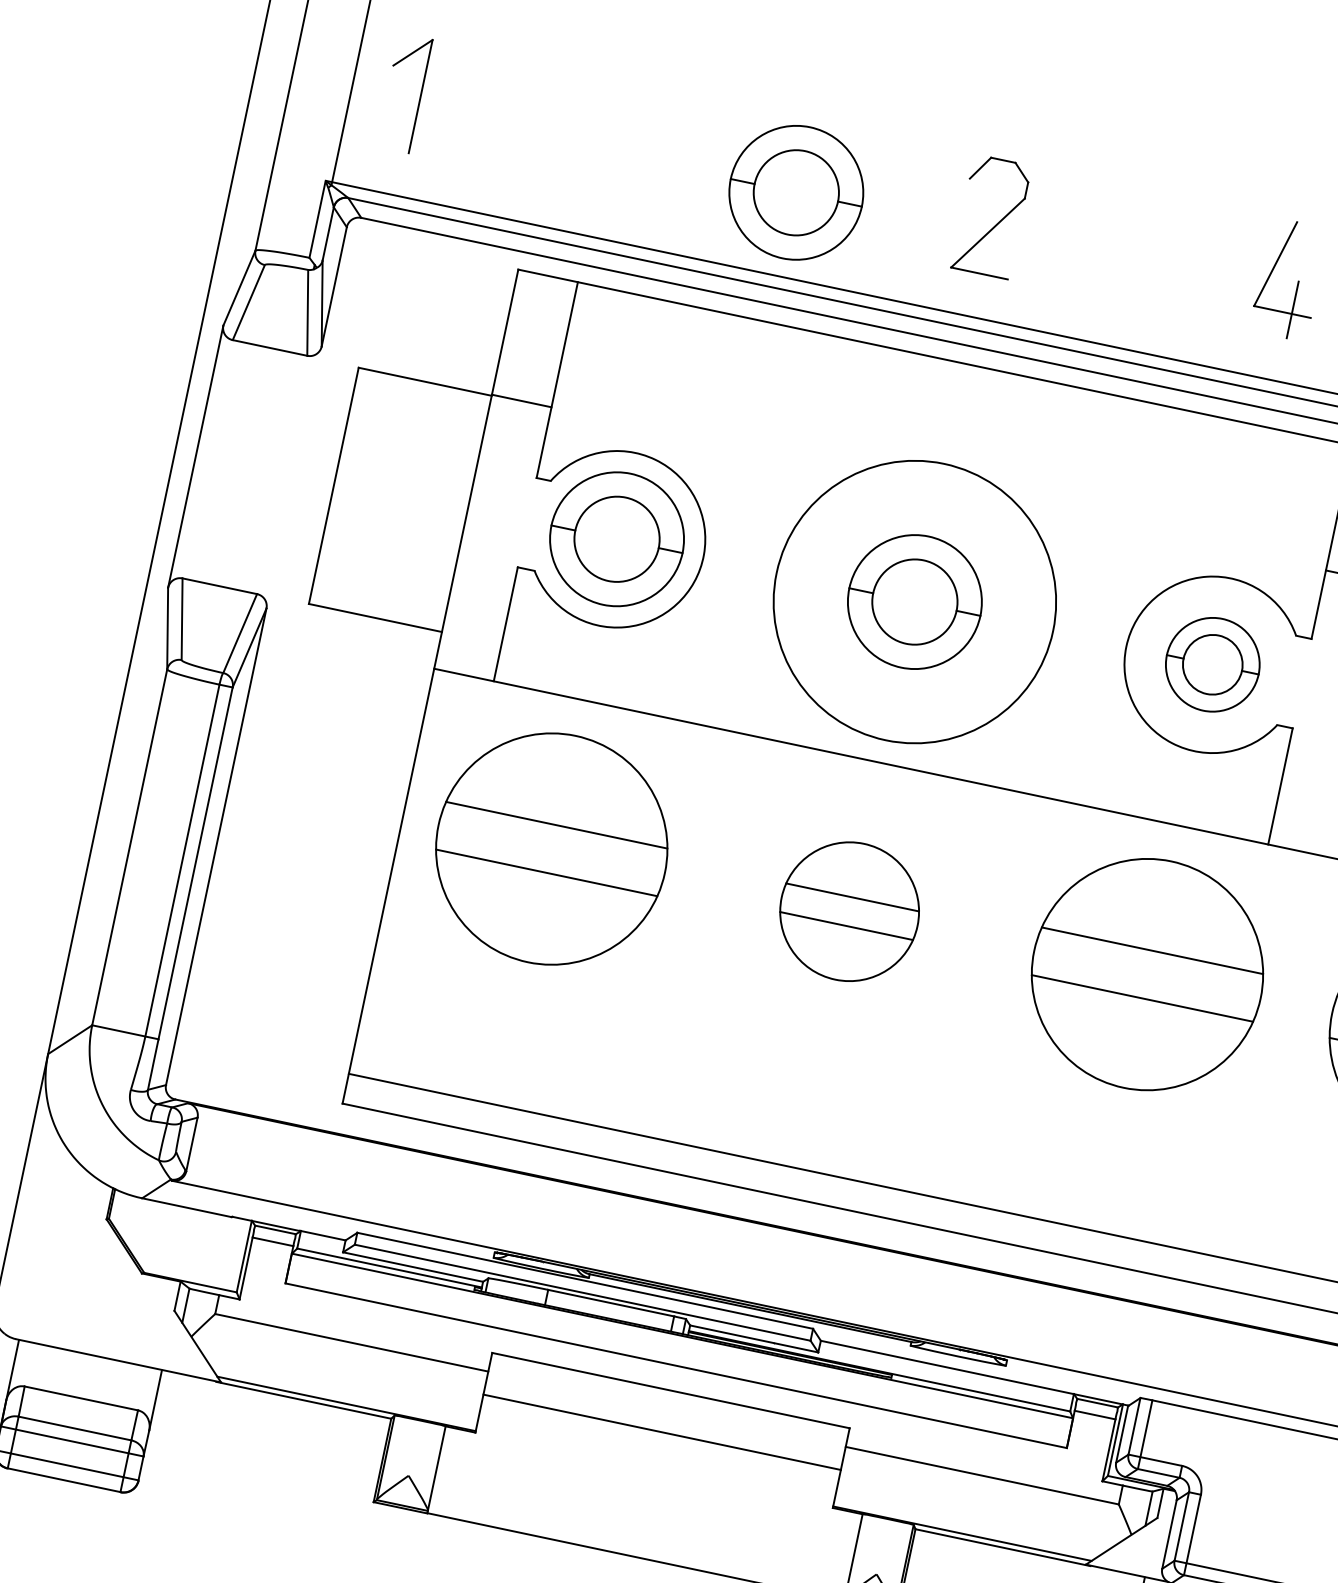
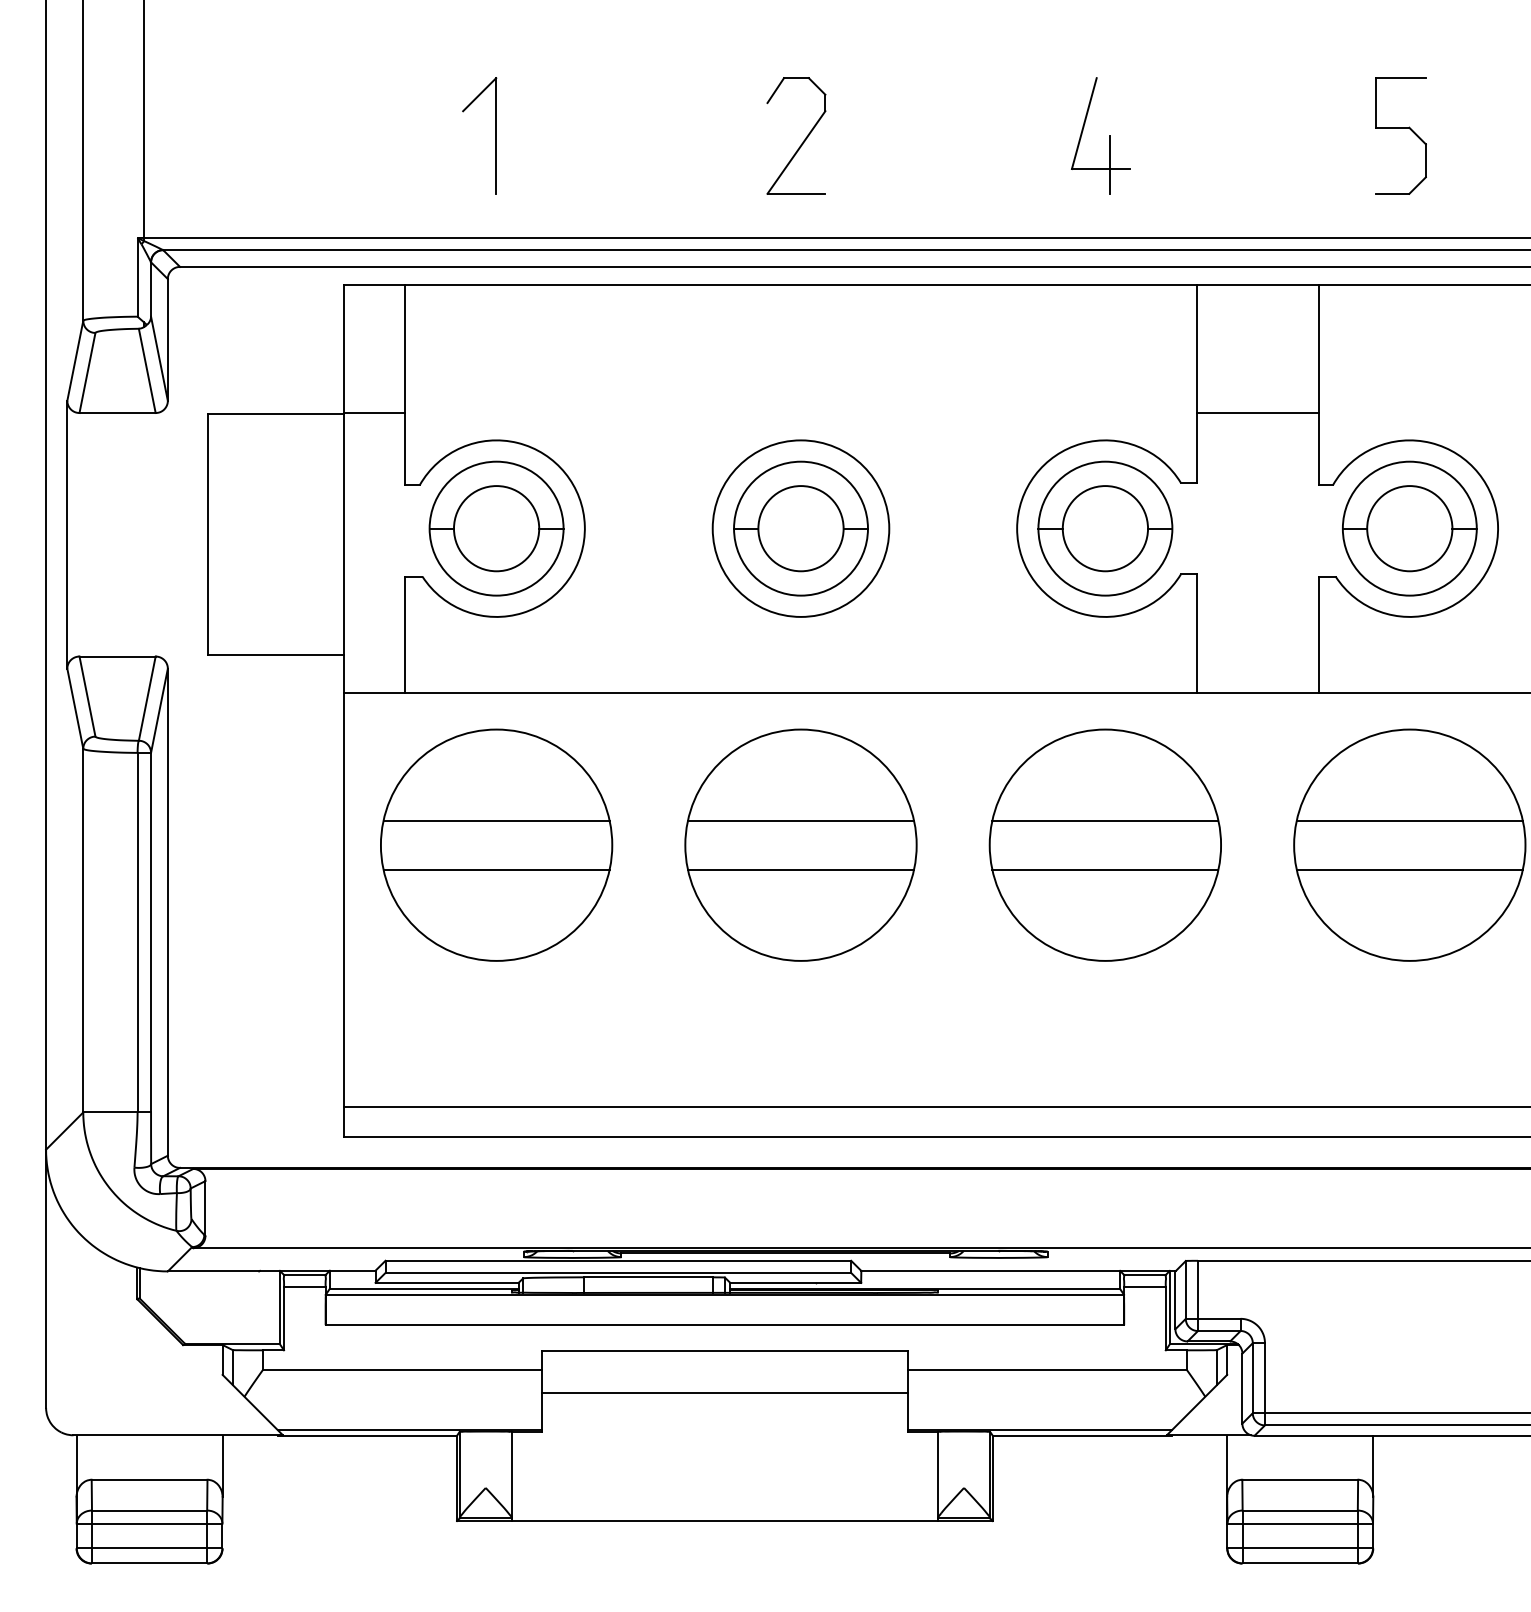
part: (420, 95) -> (495, 135), moved
part: (796, 192) -> (600, 152), removed
circle: (914, 601) -> (800, 528), size x0.62
part: (1212, 664) -> (1105, 528), size x1.43
part: (849, 911) -> (800, 844), size x1.67

